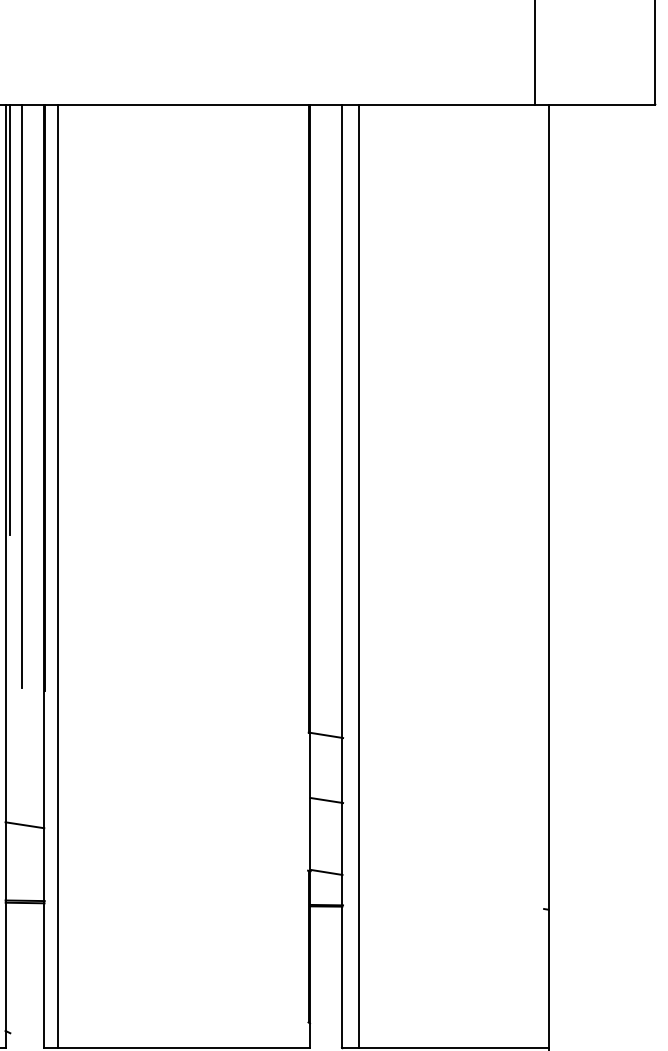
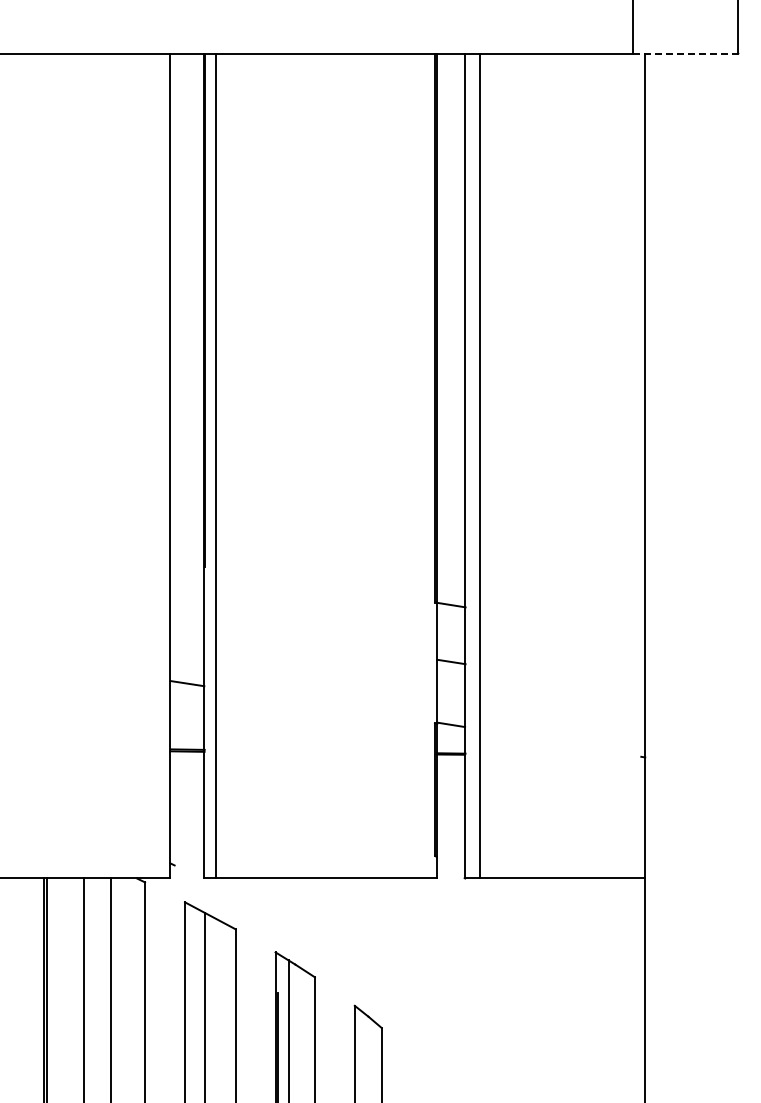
line: (594, 104) -> (685, 53), solid -> dashed
line: (10, 319) -> (174, 241), removed
line: (22, 396) -> (185, 308), removed

